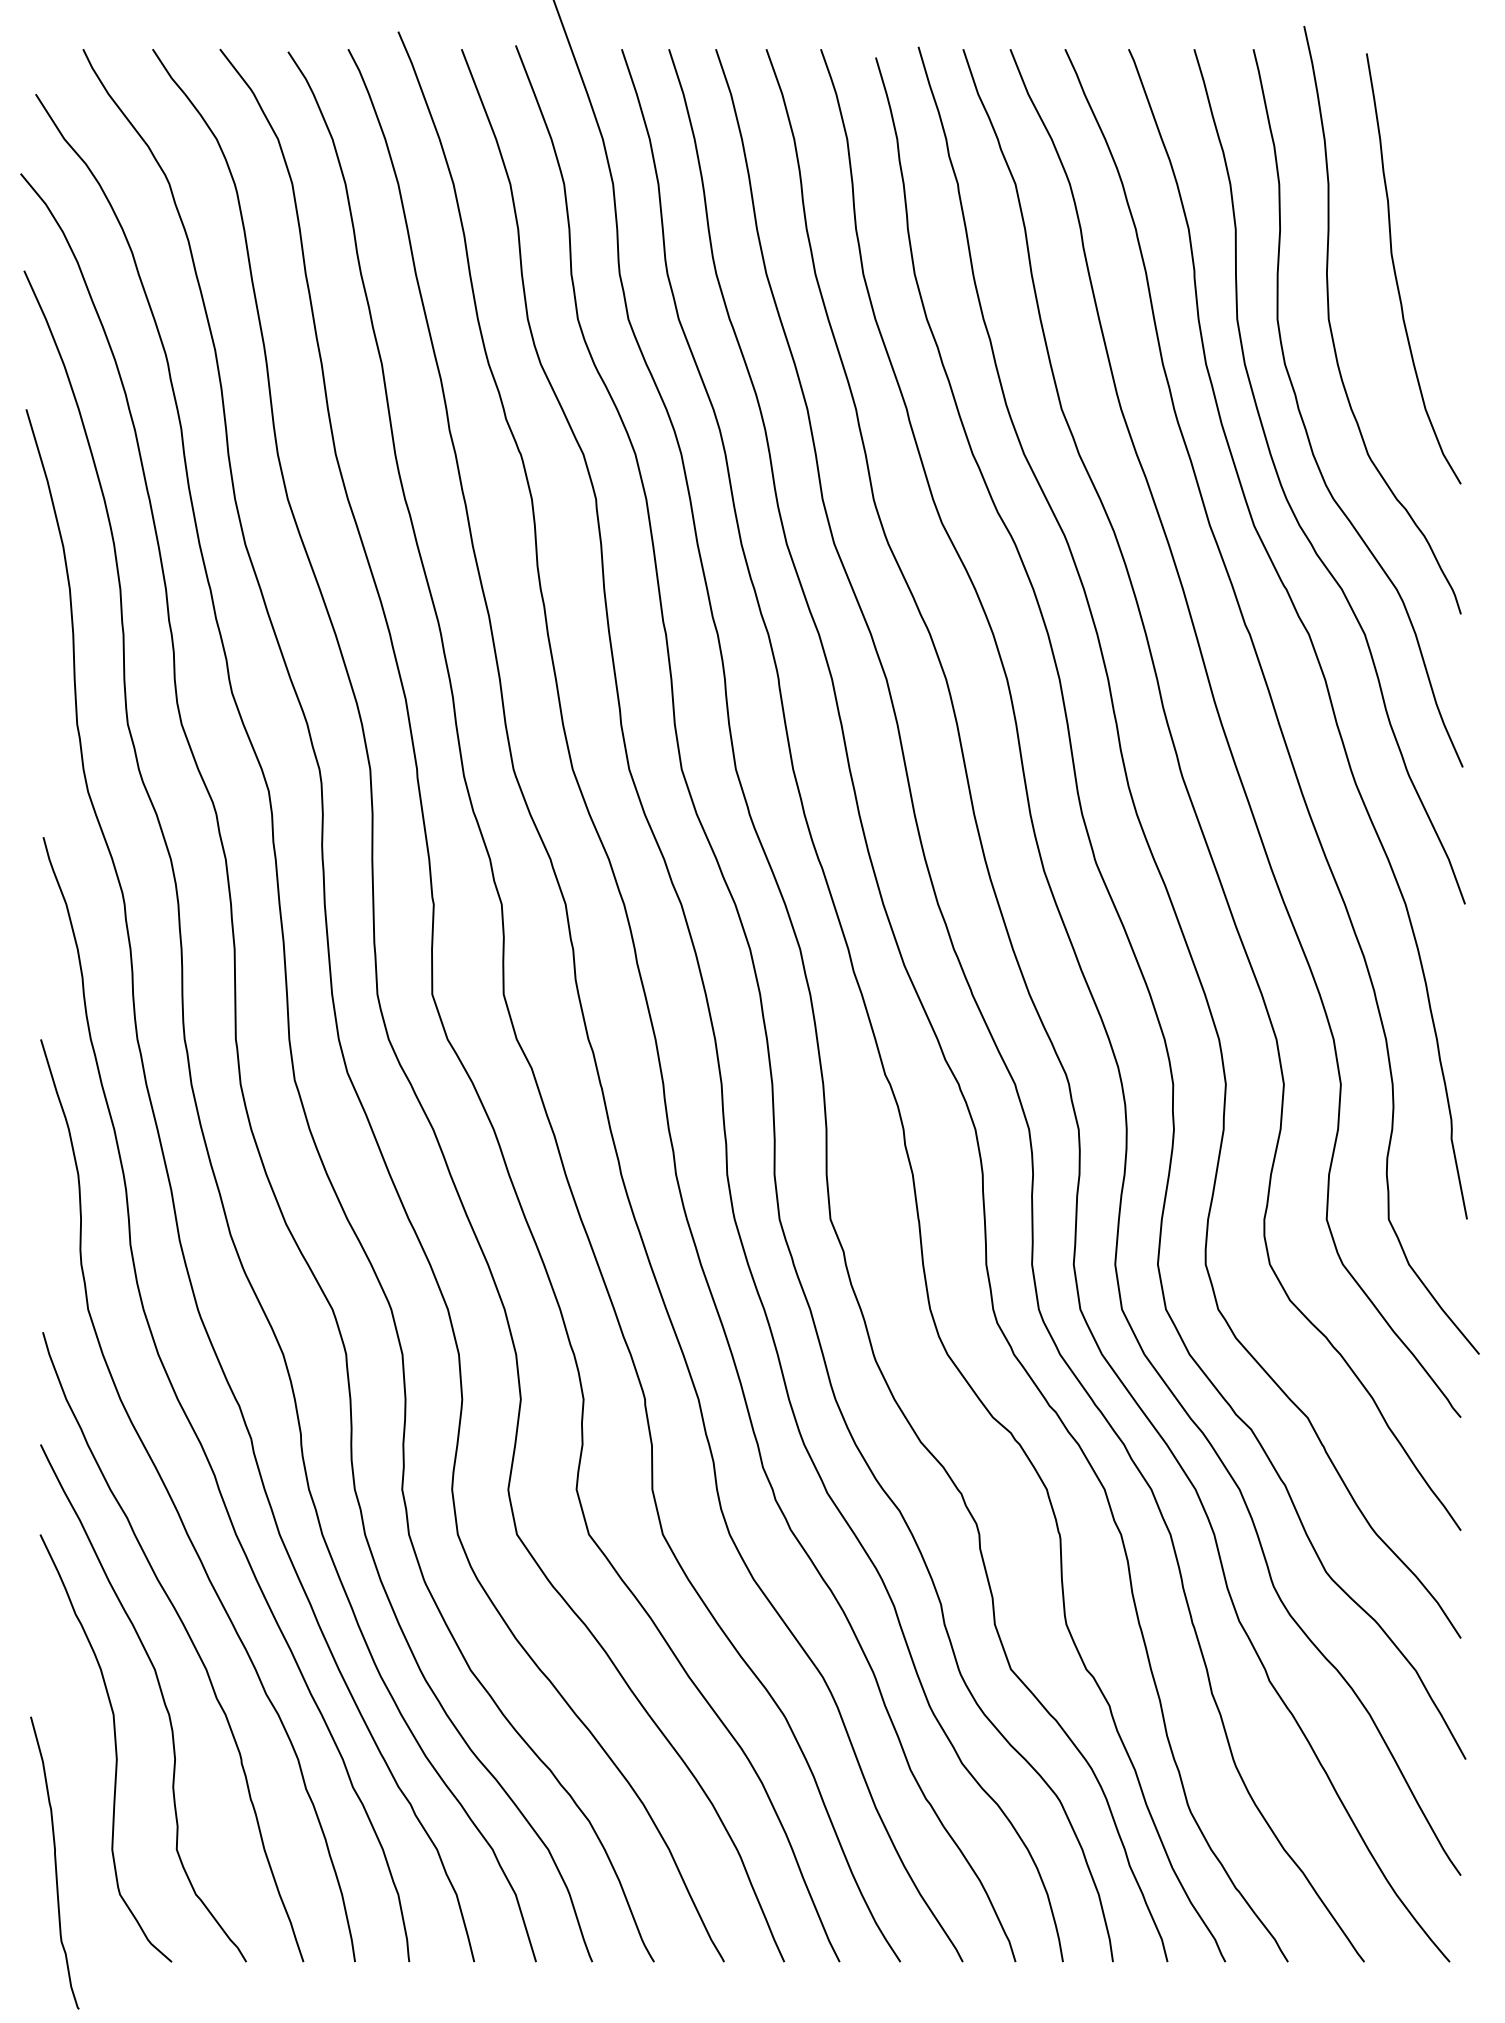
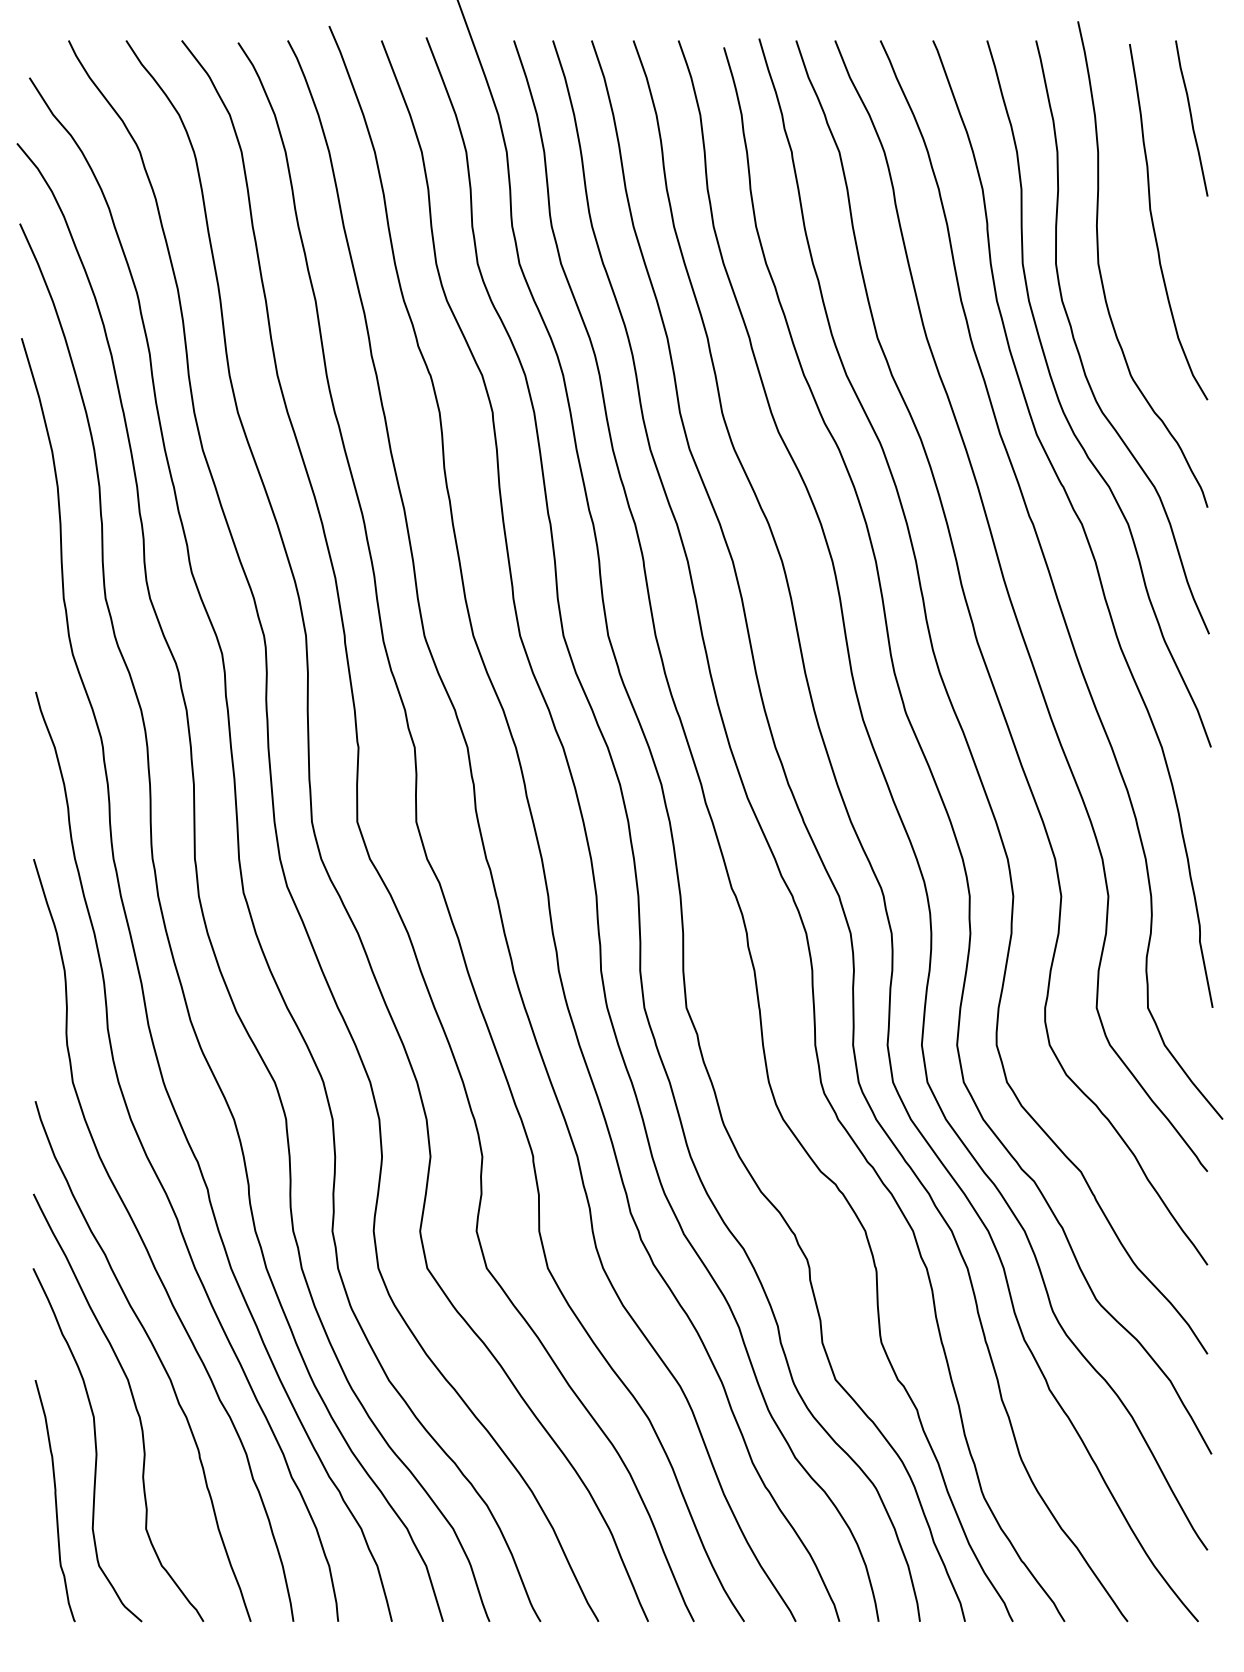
curve: (1441, 143) -> (1191, 118), added
curve: (55, 1863) -> (55, 1501), moved

